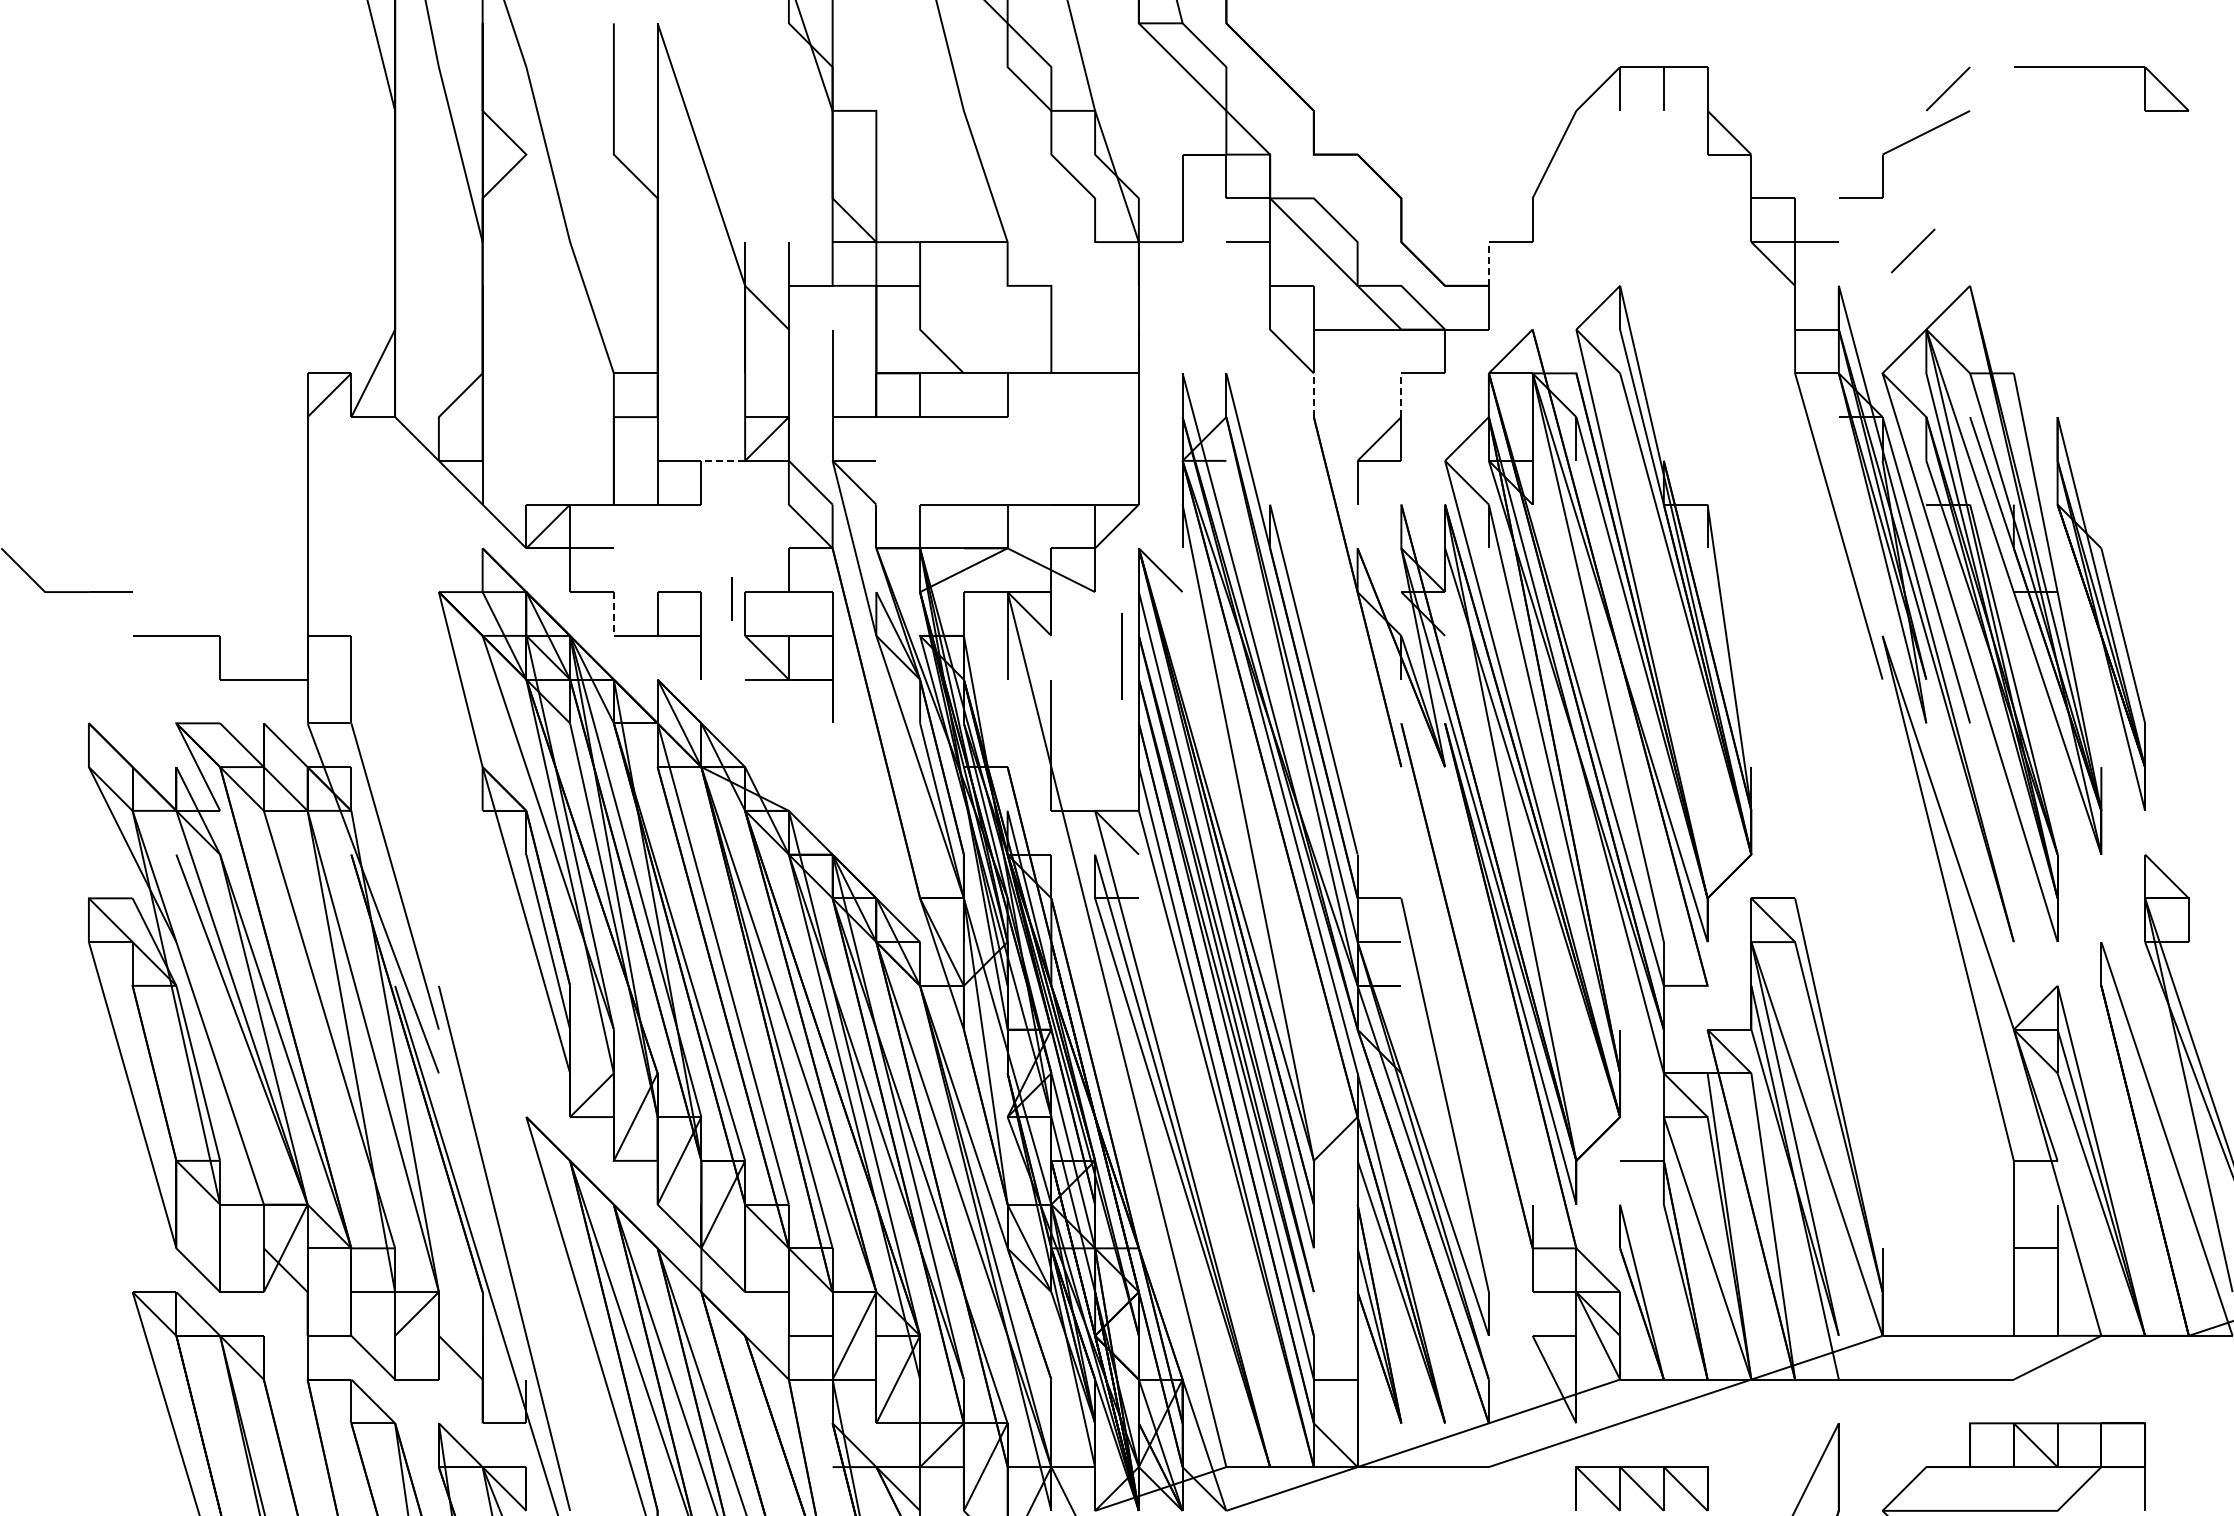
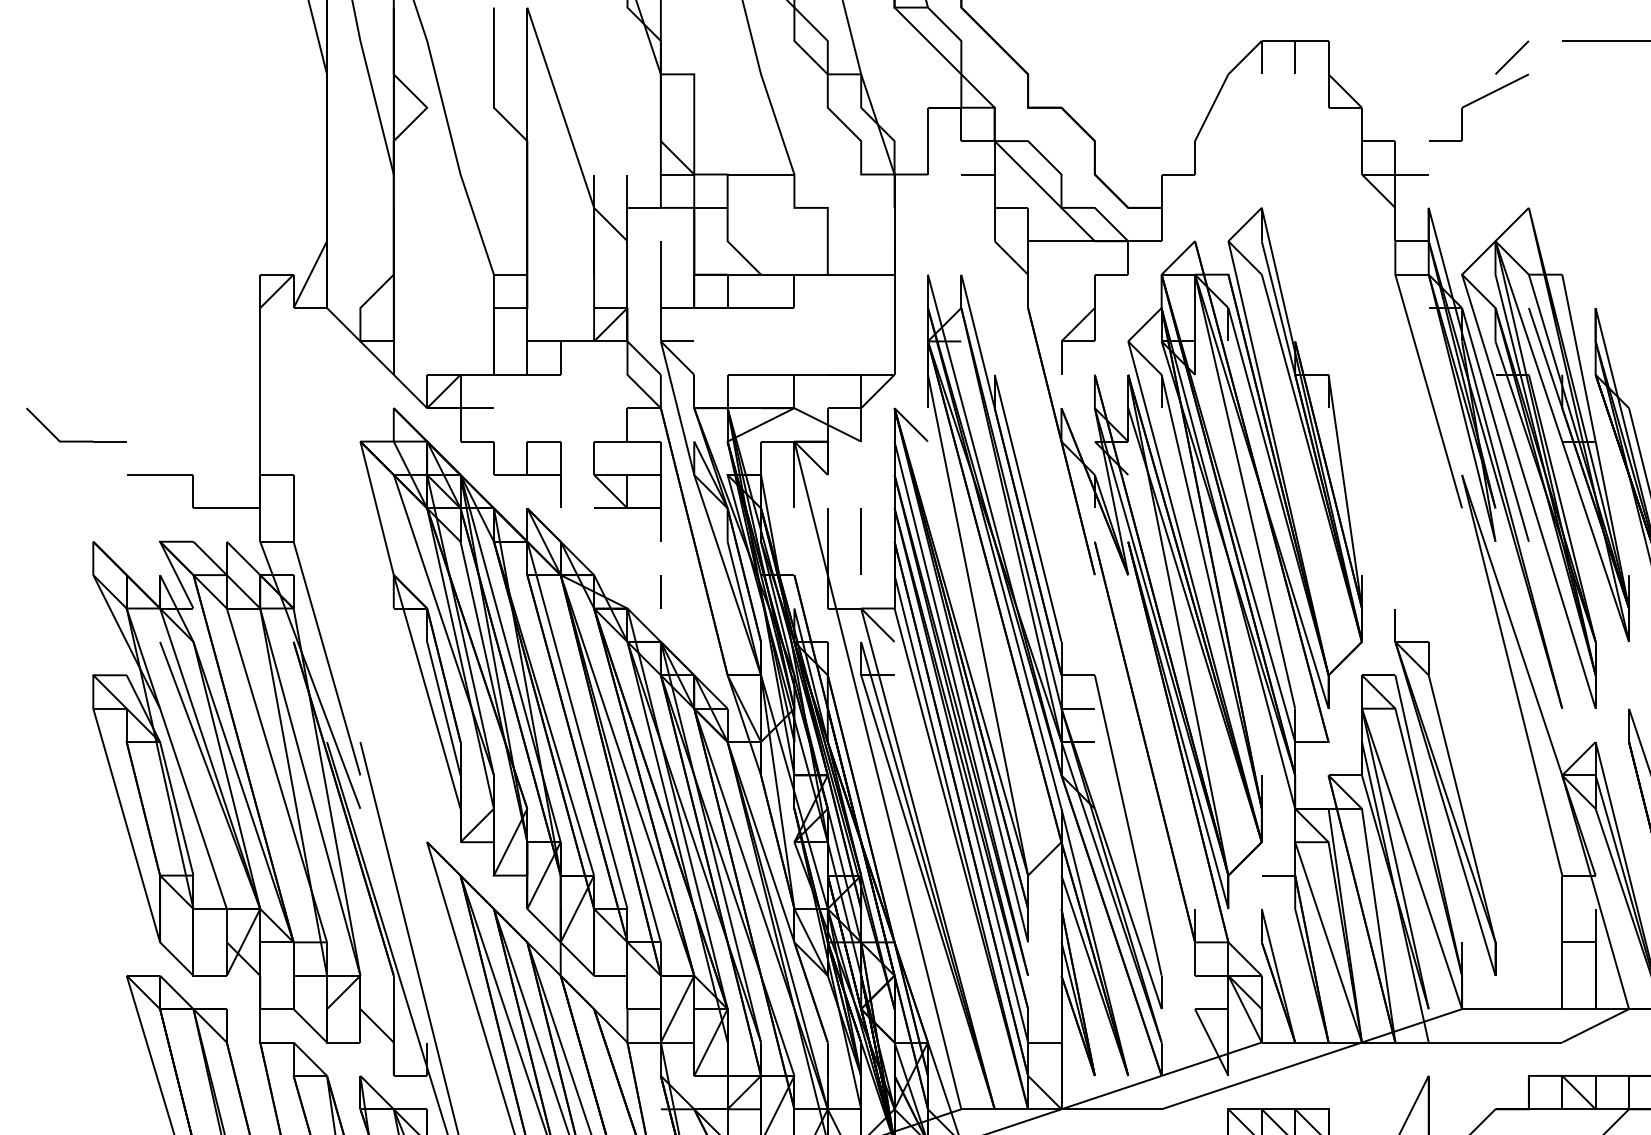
line: (1913, 250) -> (1485, 180), removed
line: (1488, 263) -> (1161, 190), dashed -> solid
line: (1313, 395) -> (1027, 291), dashed -> solid
line: (1401, 395) -> (1094, 291), dashed -> solid
line: (723, 460) -> (577, 341), dashed -> solid
line: (731, 598) -> (660, 591), moved
line: (613, 613) -> (493, 457), dashed -> solid
line: (1121, 656) -> (860, 541), moved
part: (1860, 1051) -> (1445, 792), added

